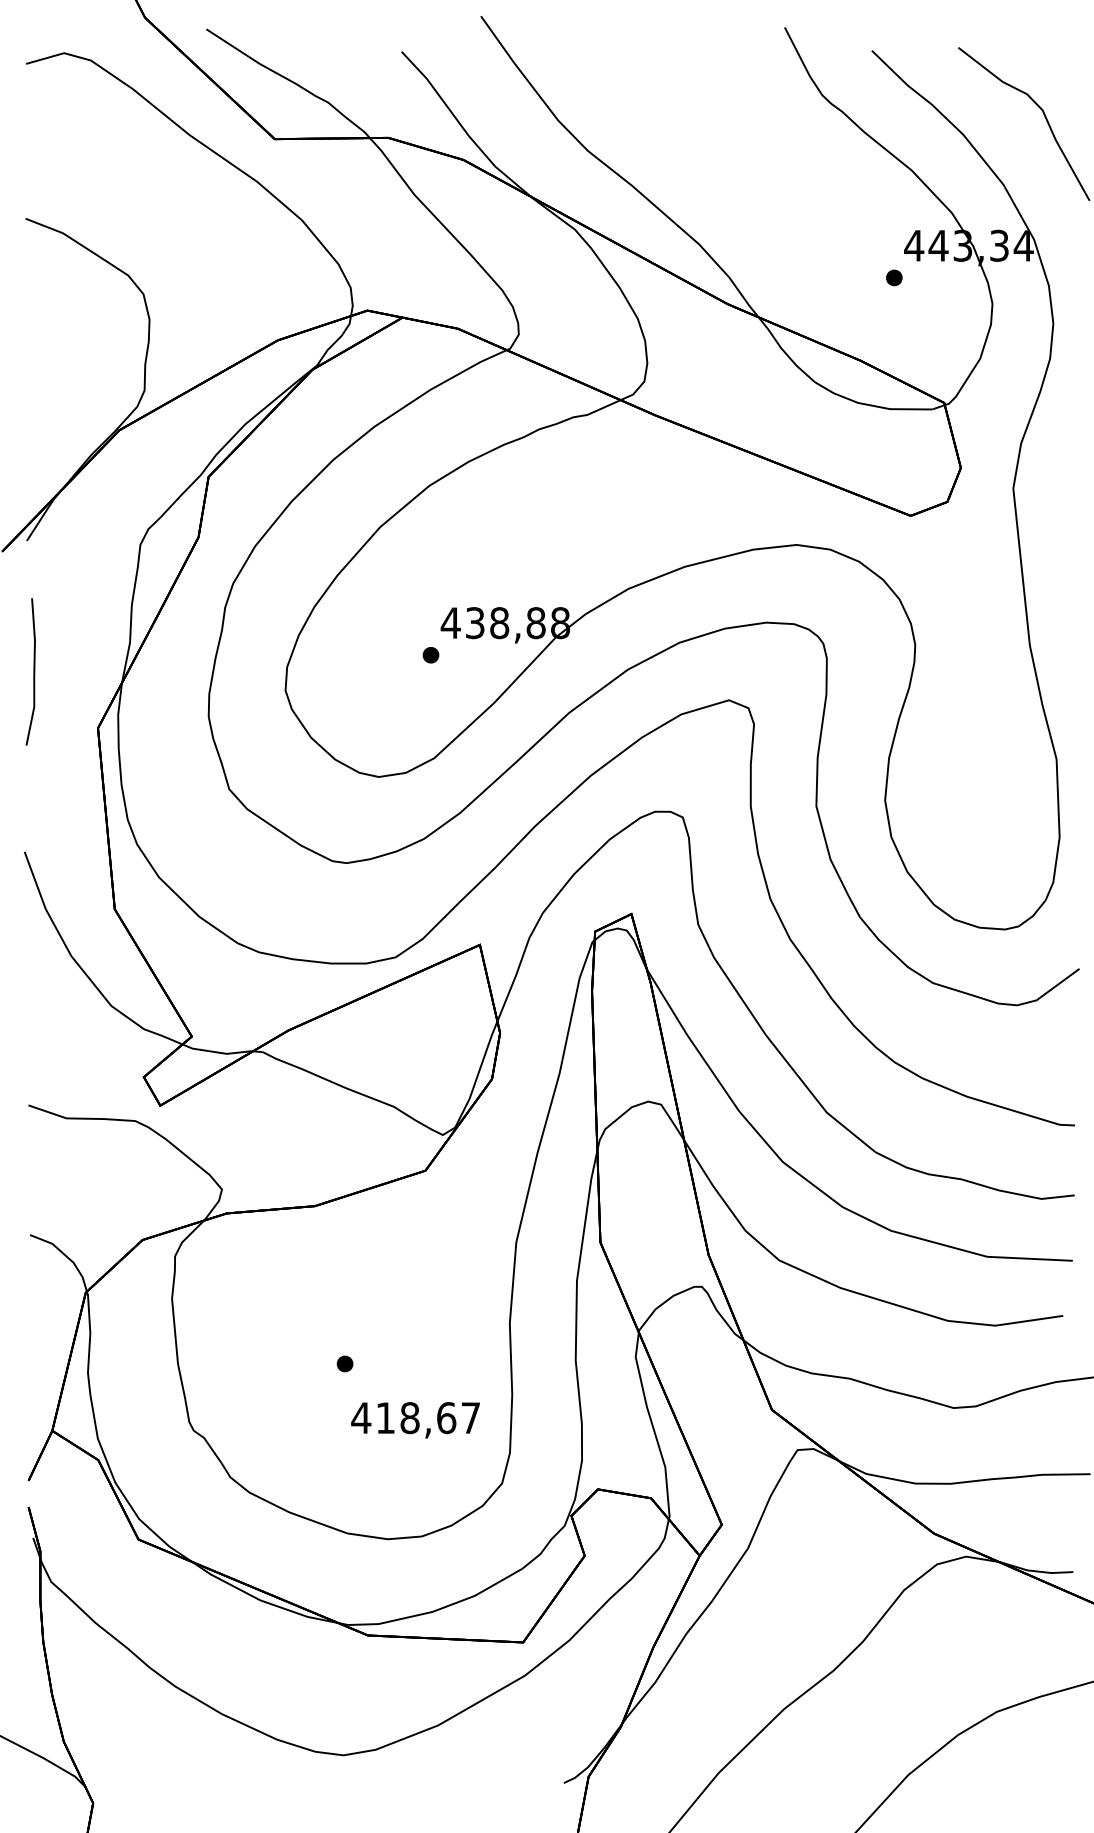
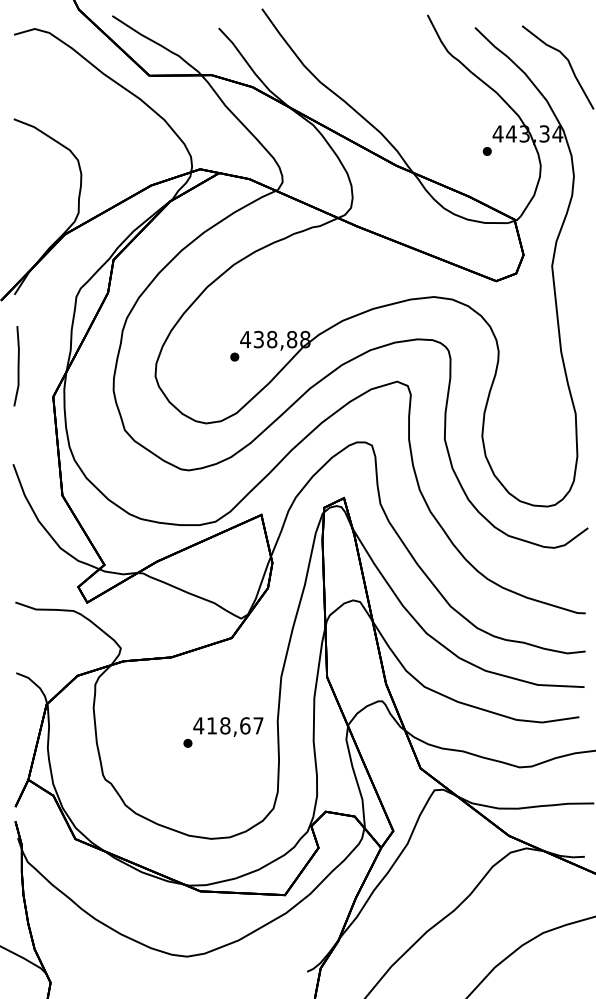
text: (415, 1419) -> (228, 726), moved

